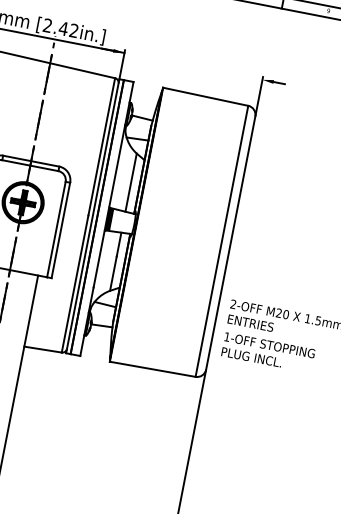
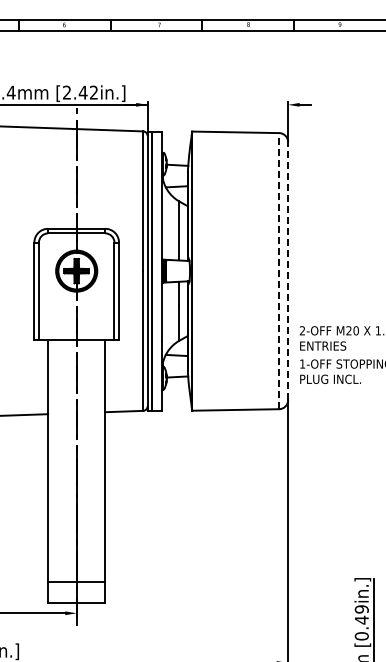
line: (222, 240) -> (279, 270), solid -> dashed
line: (230, 243) -> (288, 271), solid -> dashed

